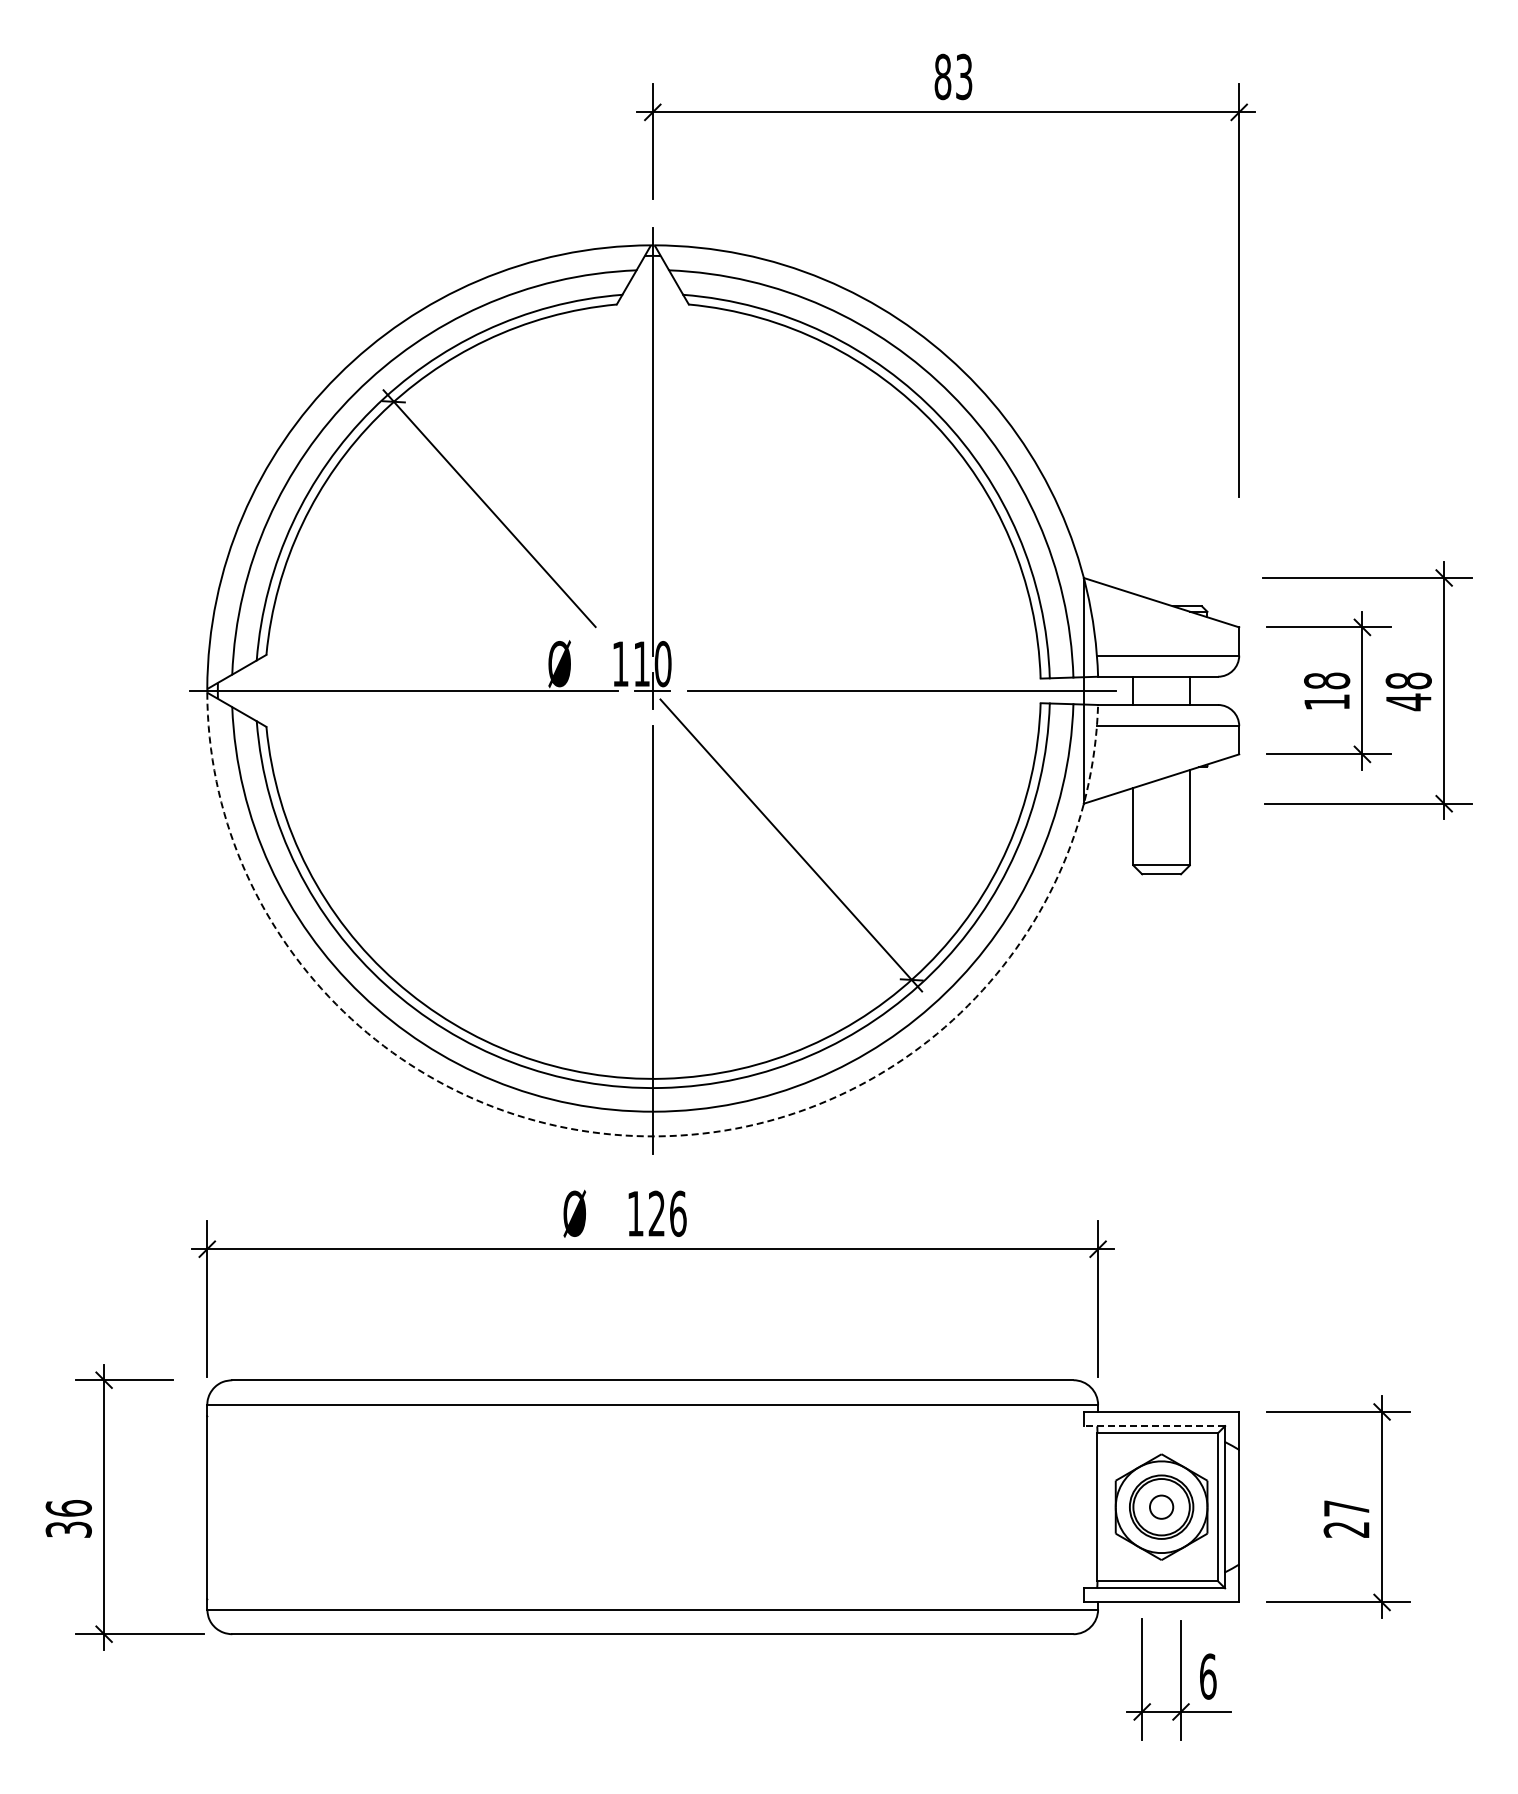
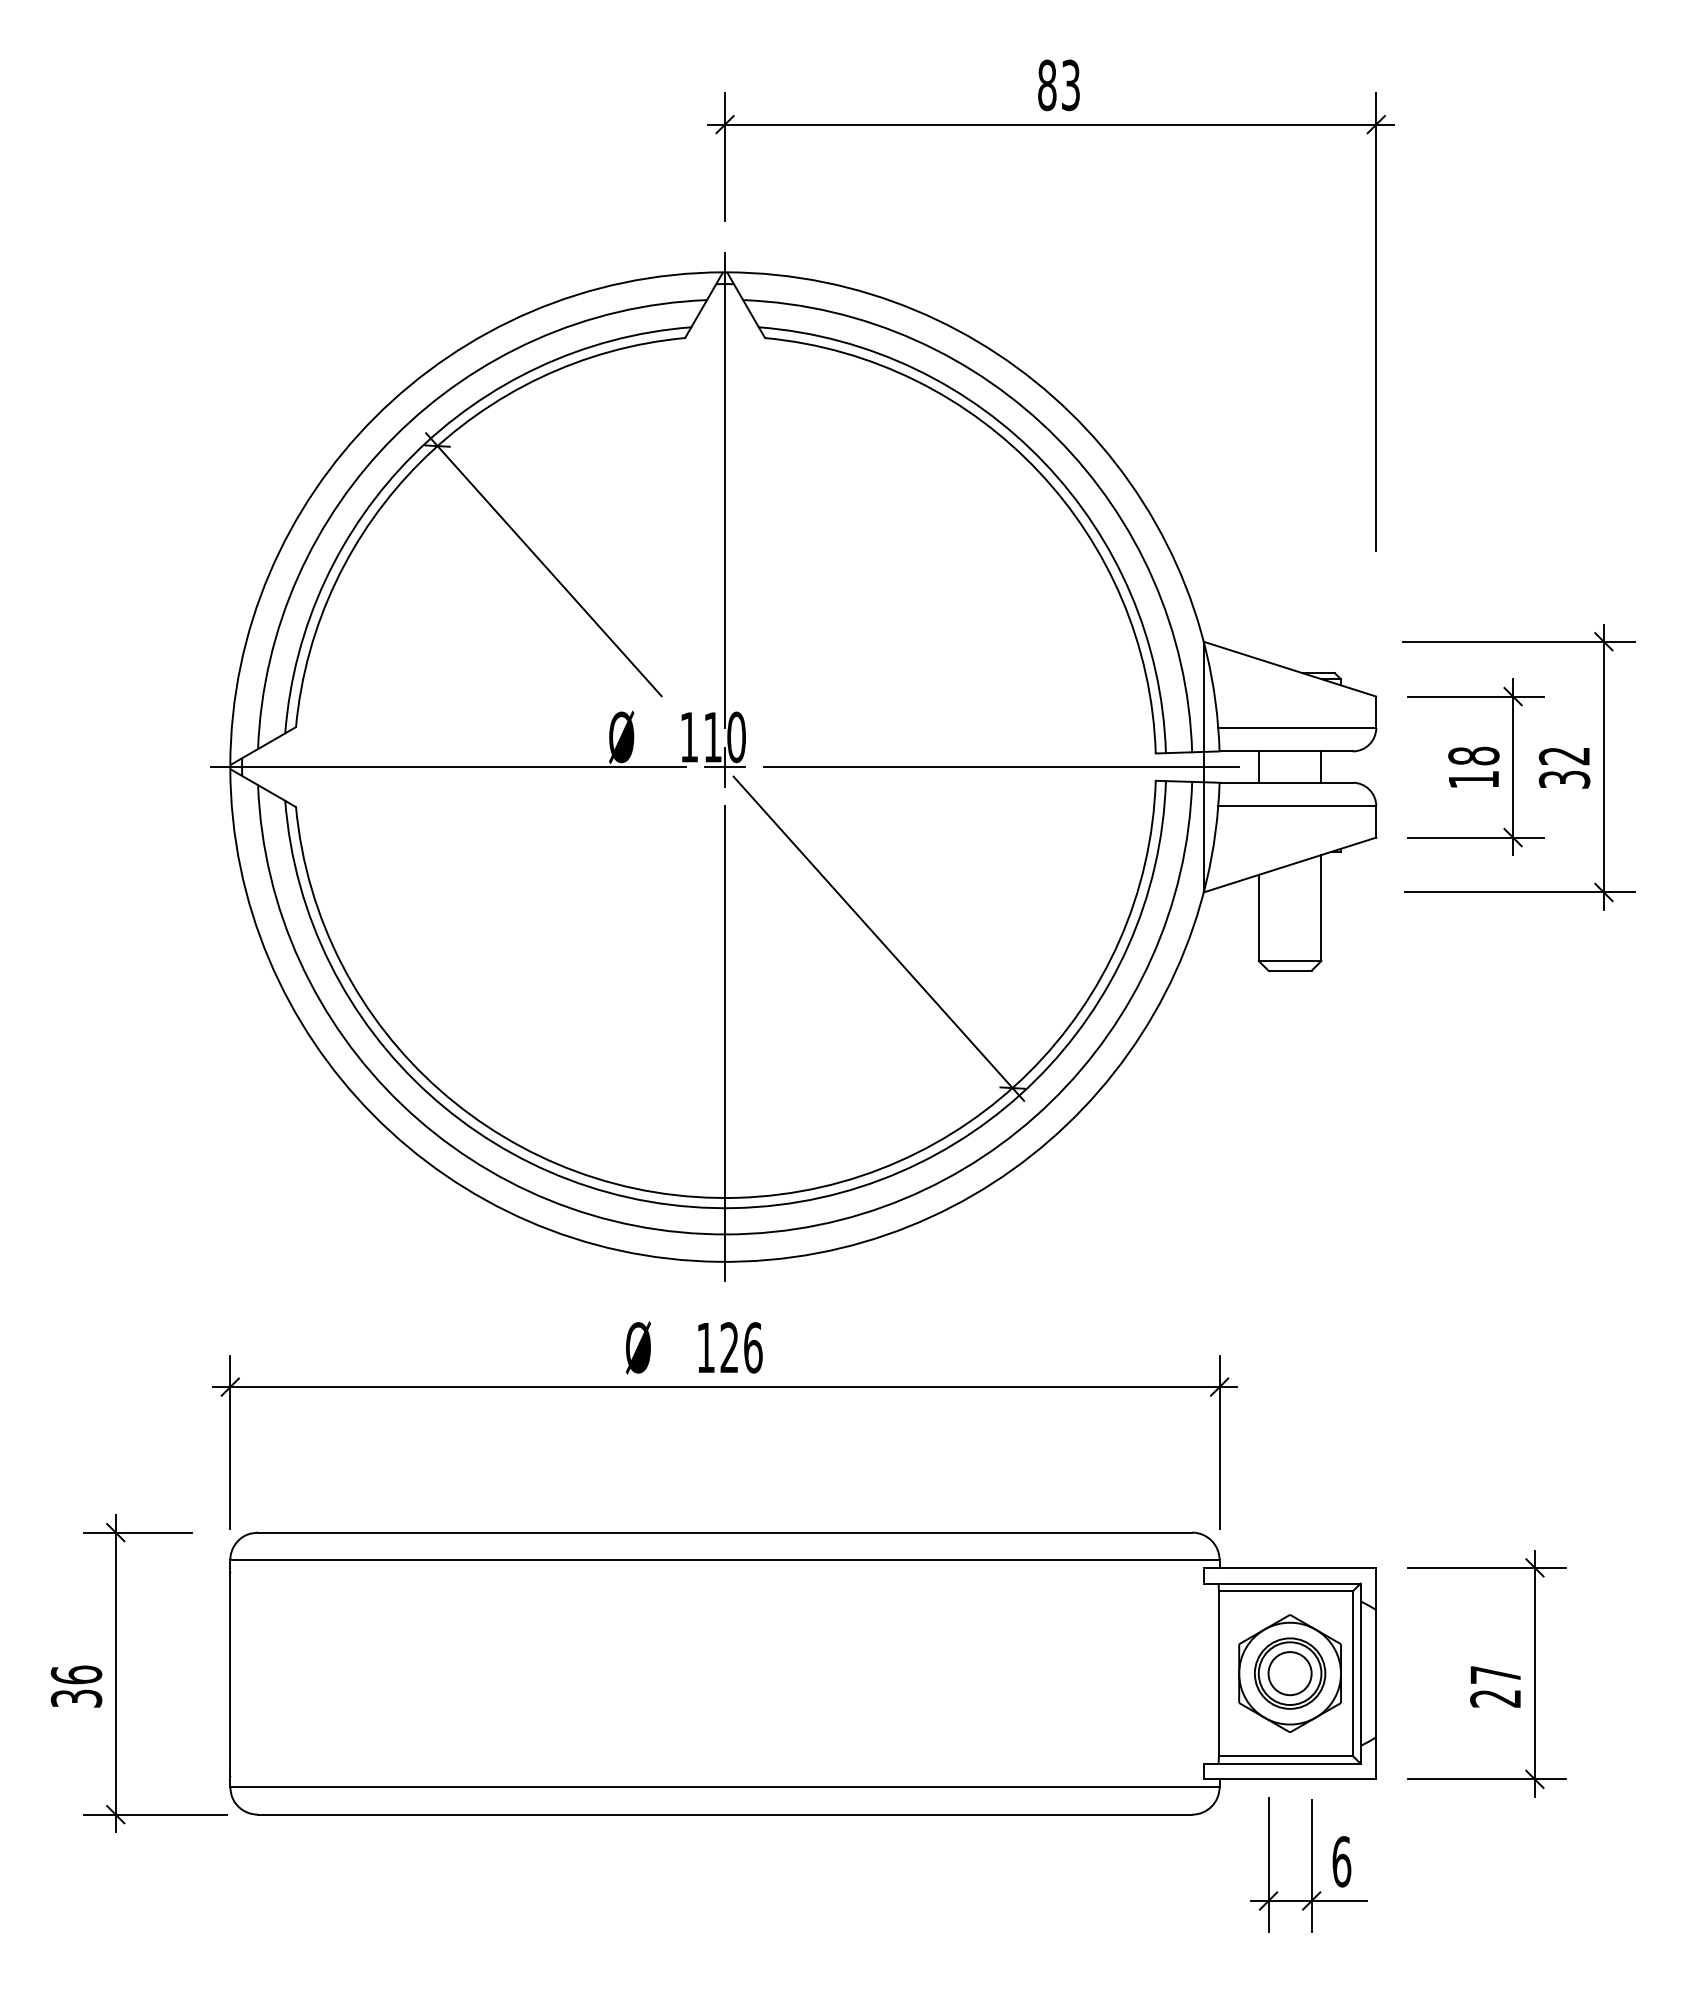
text: (1408, 691) -> (1564, 767), 48 -> 32
arc: (646, 1136) -> (718, 1261), dashed -> solid
line: (1154, 1426) -> (1282, 1584), dashed -> solid
circle: (1161, 1506) -> (1289, 1672), size x1.67

